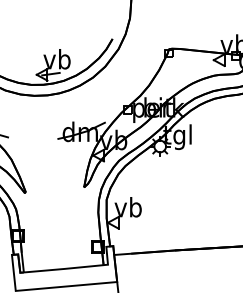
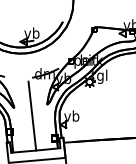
line: (58, 206) -> (32, 115), added

